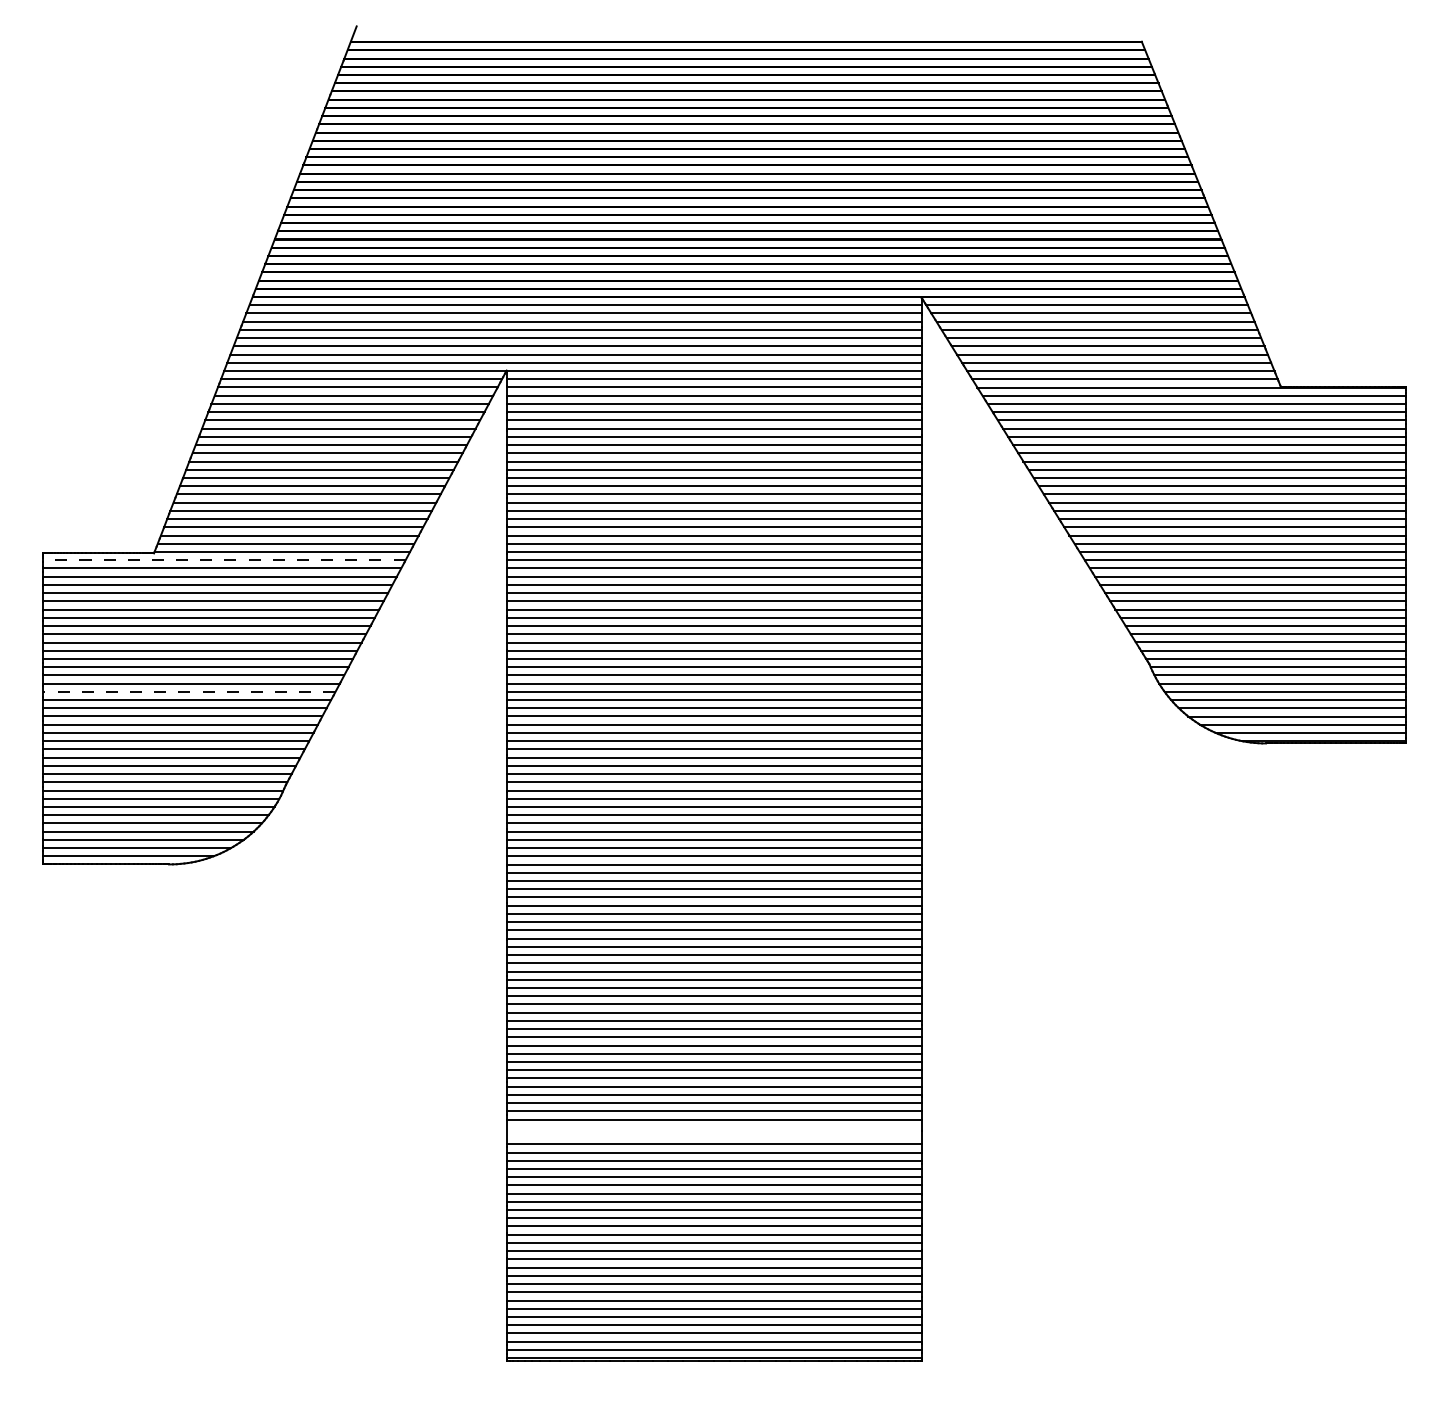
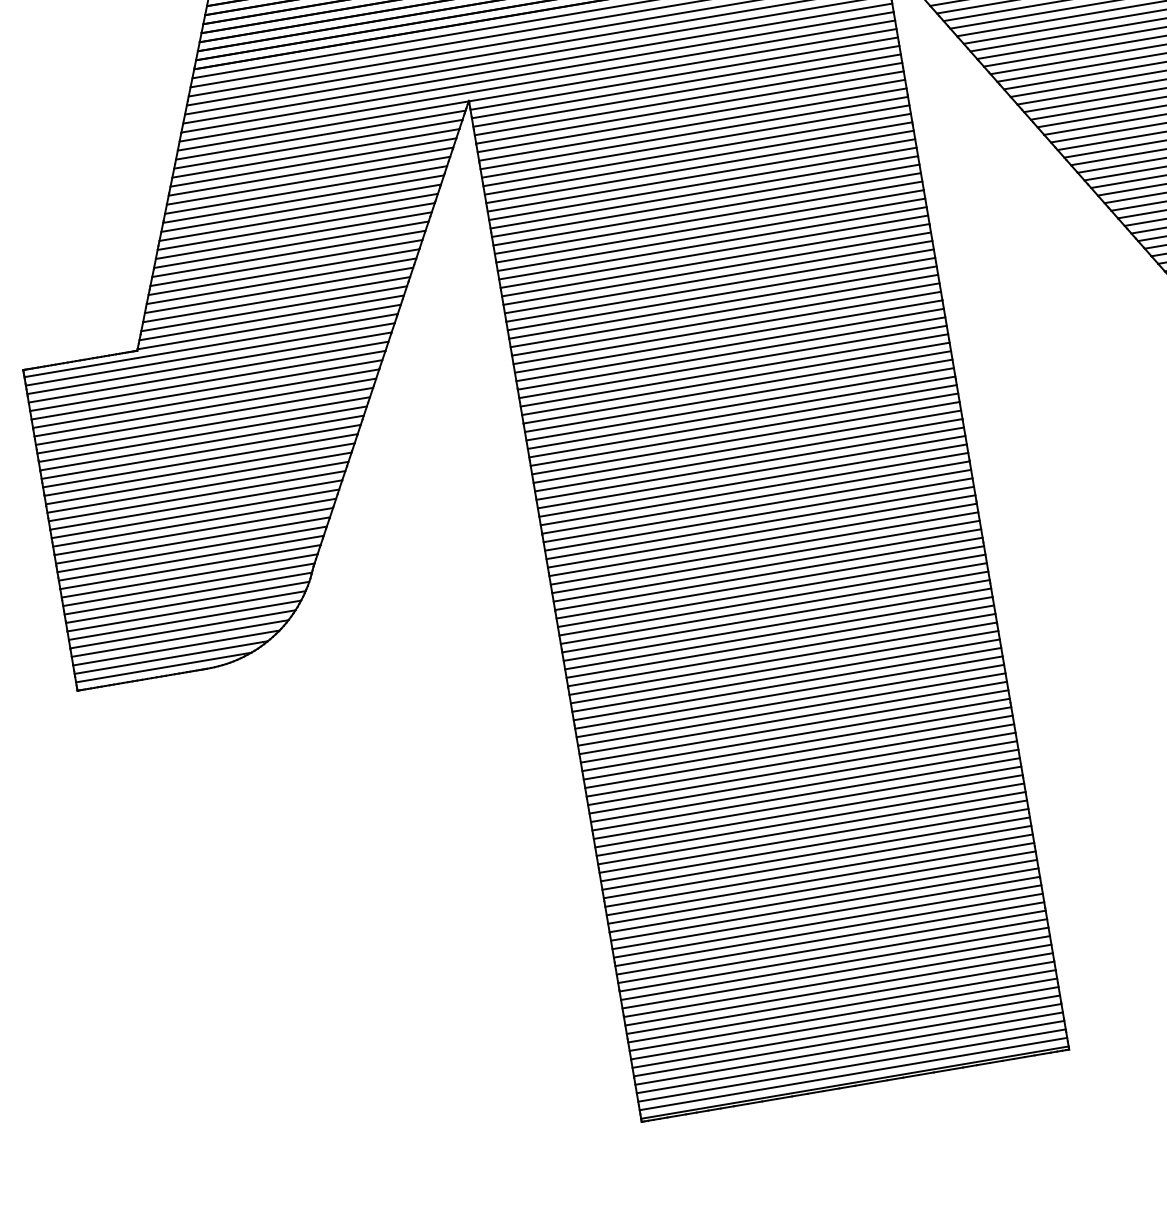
line: (224, 560) -> (211, 345), dashed -> solid
line: (188, 691) -> (196, 487), dashed -> solid
line: (713, 1127) -> (814, 845), added
line: (713, 1135) -> (815, 853), added

